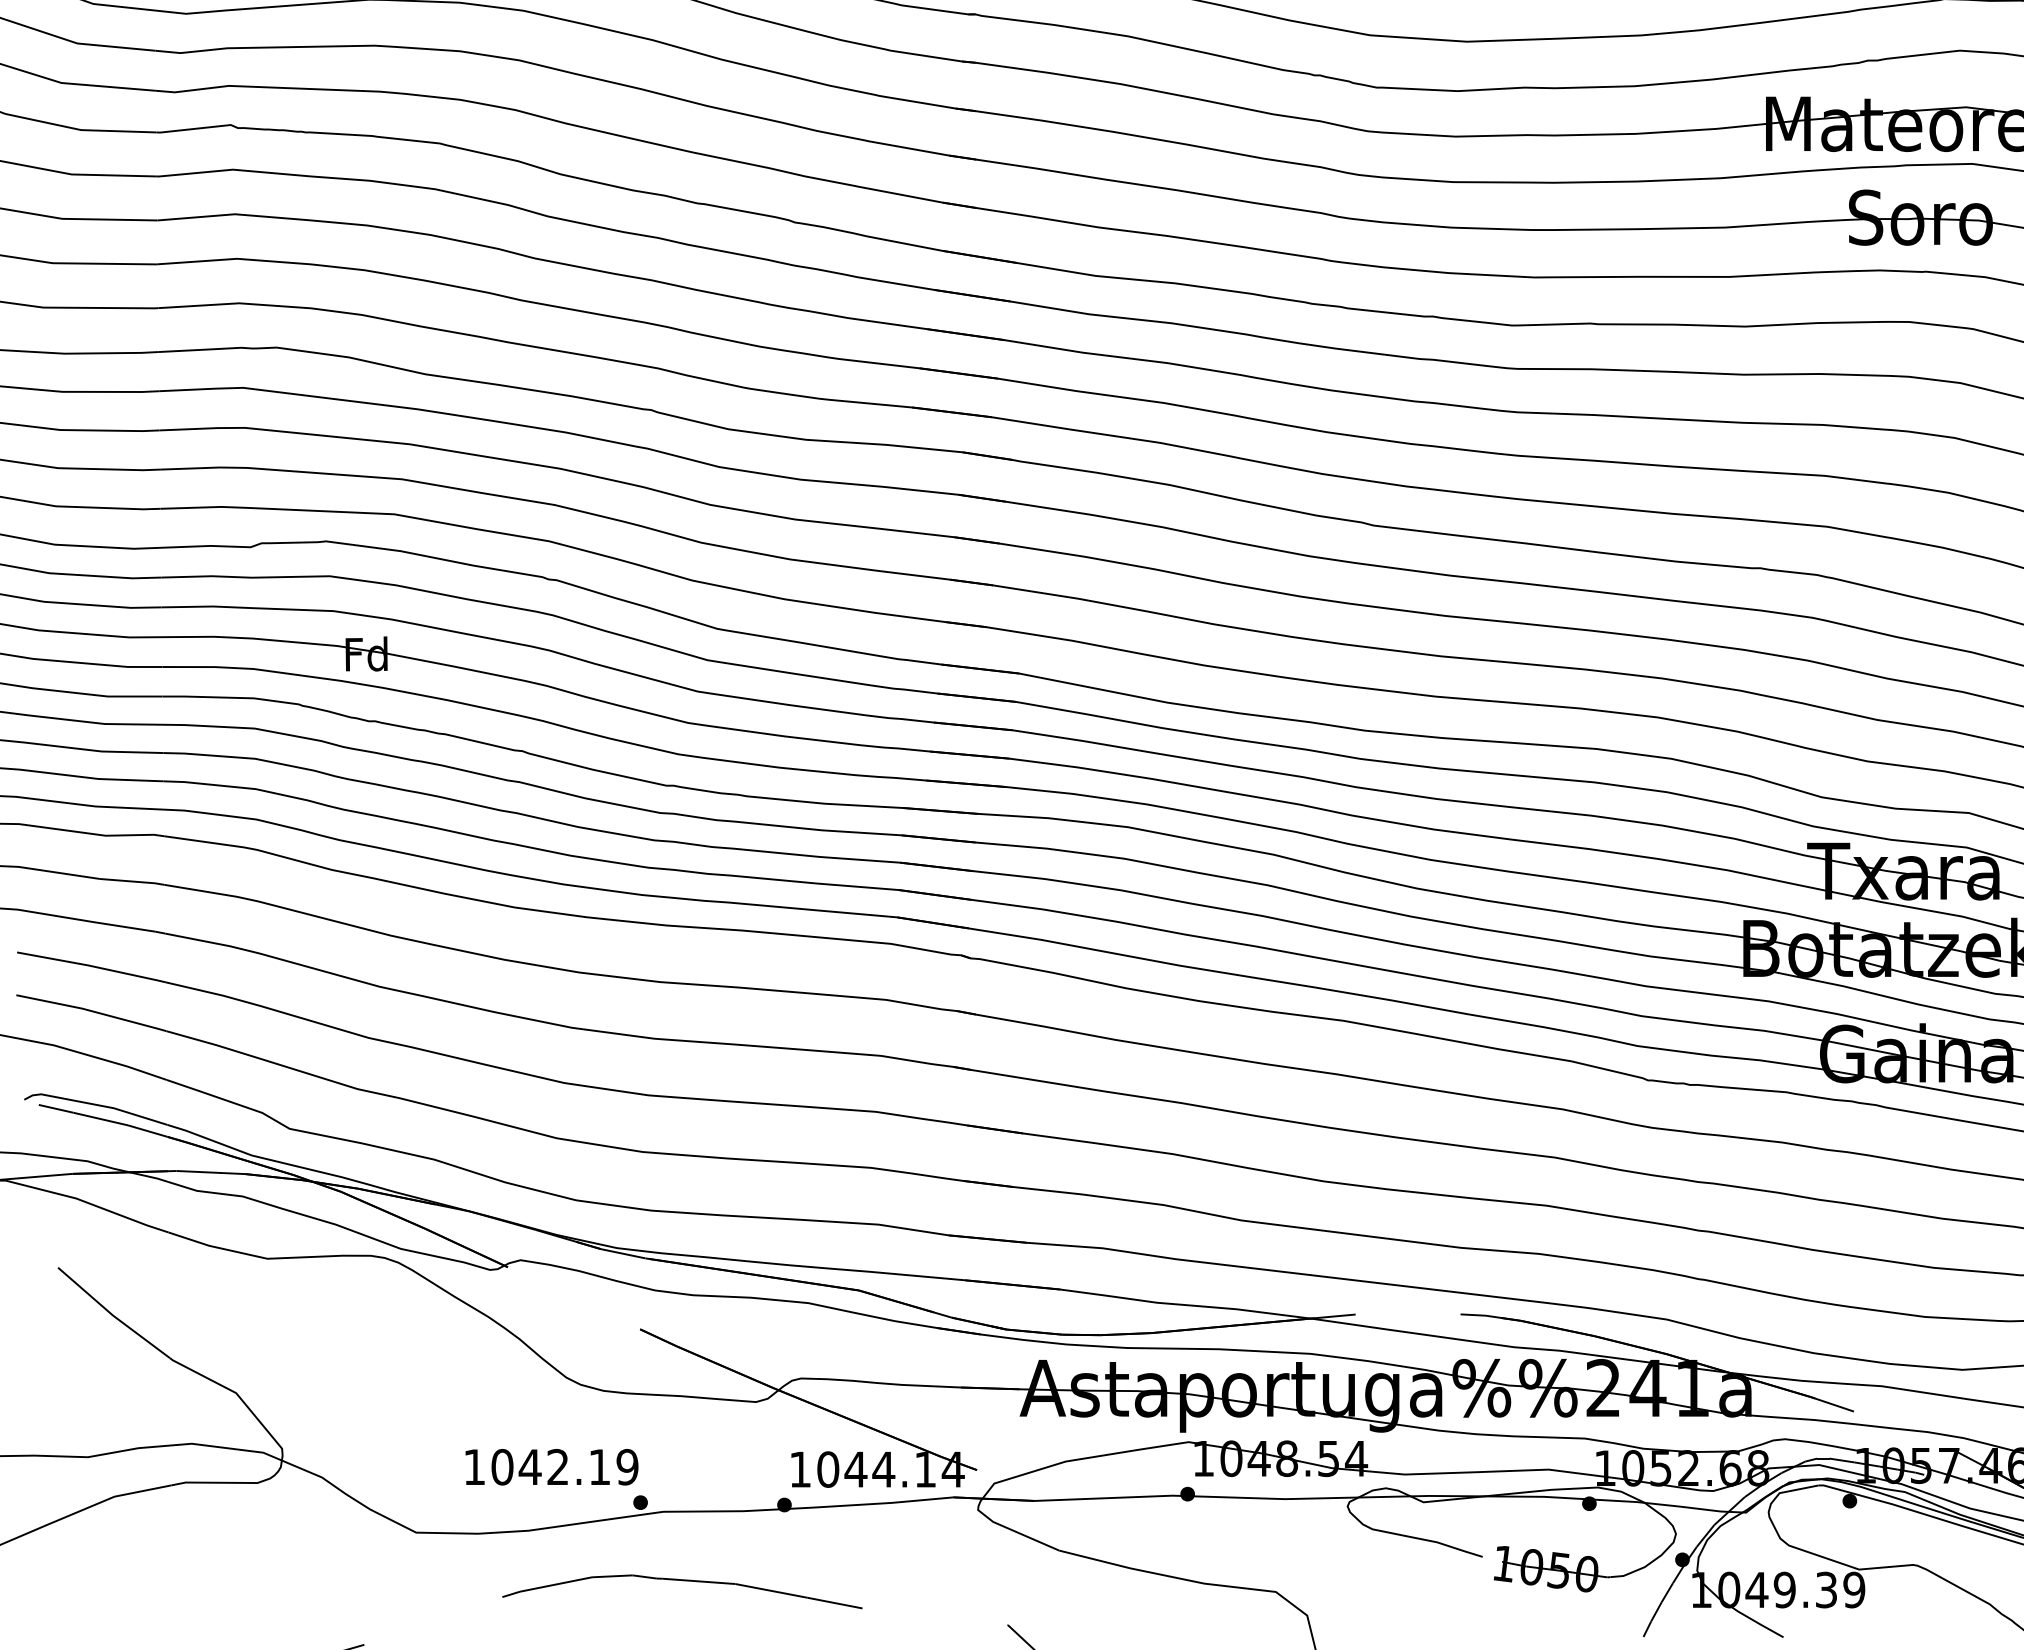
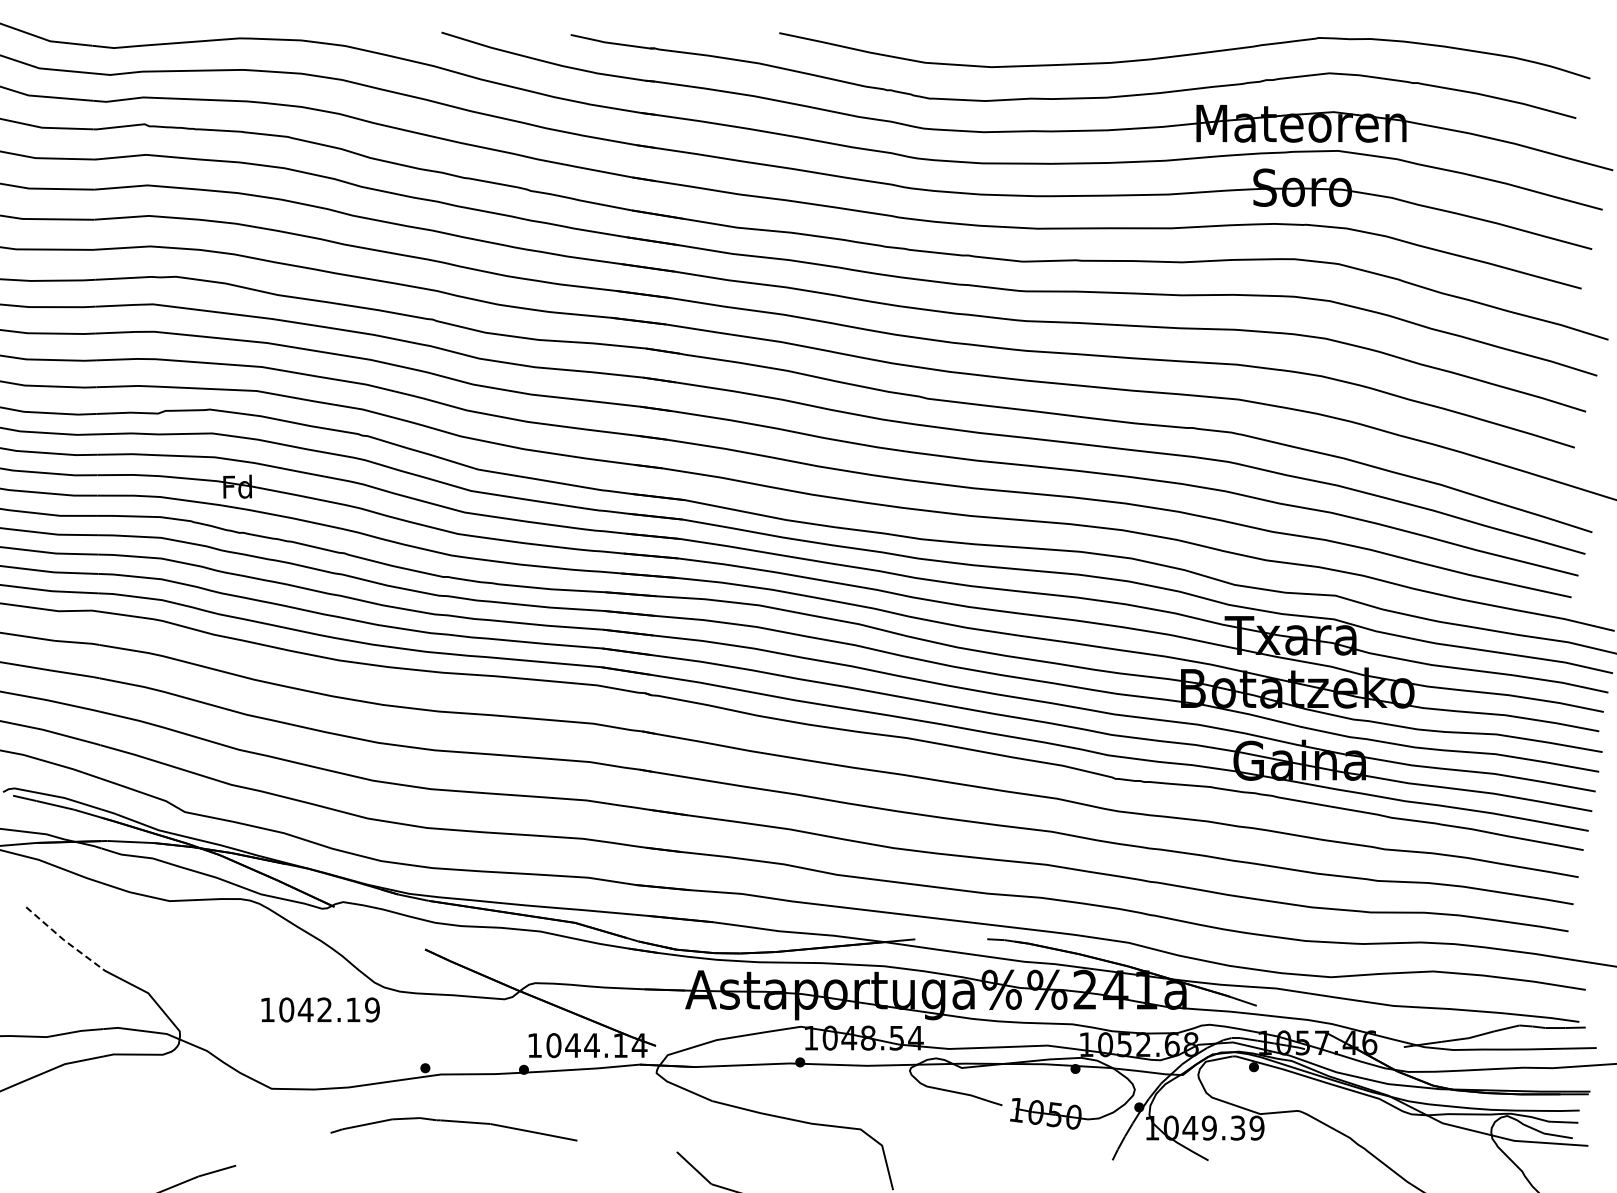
line: (112, 1314) -> (63, 939), solid -> dashed
text: (551, 1466) -> (320, 1009), moved

